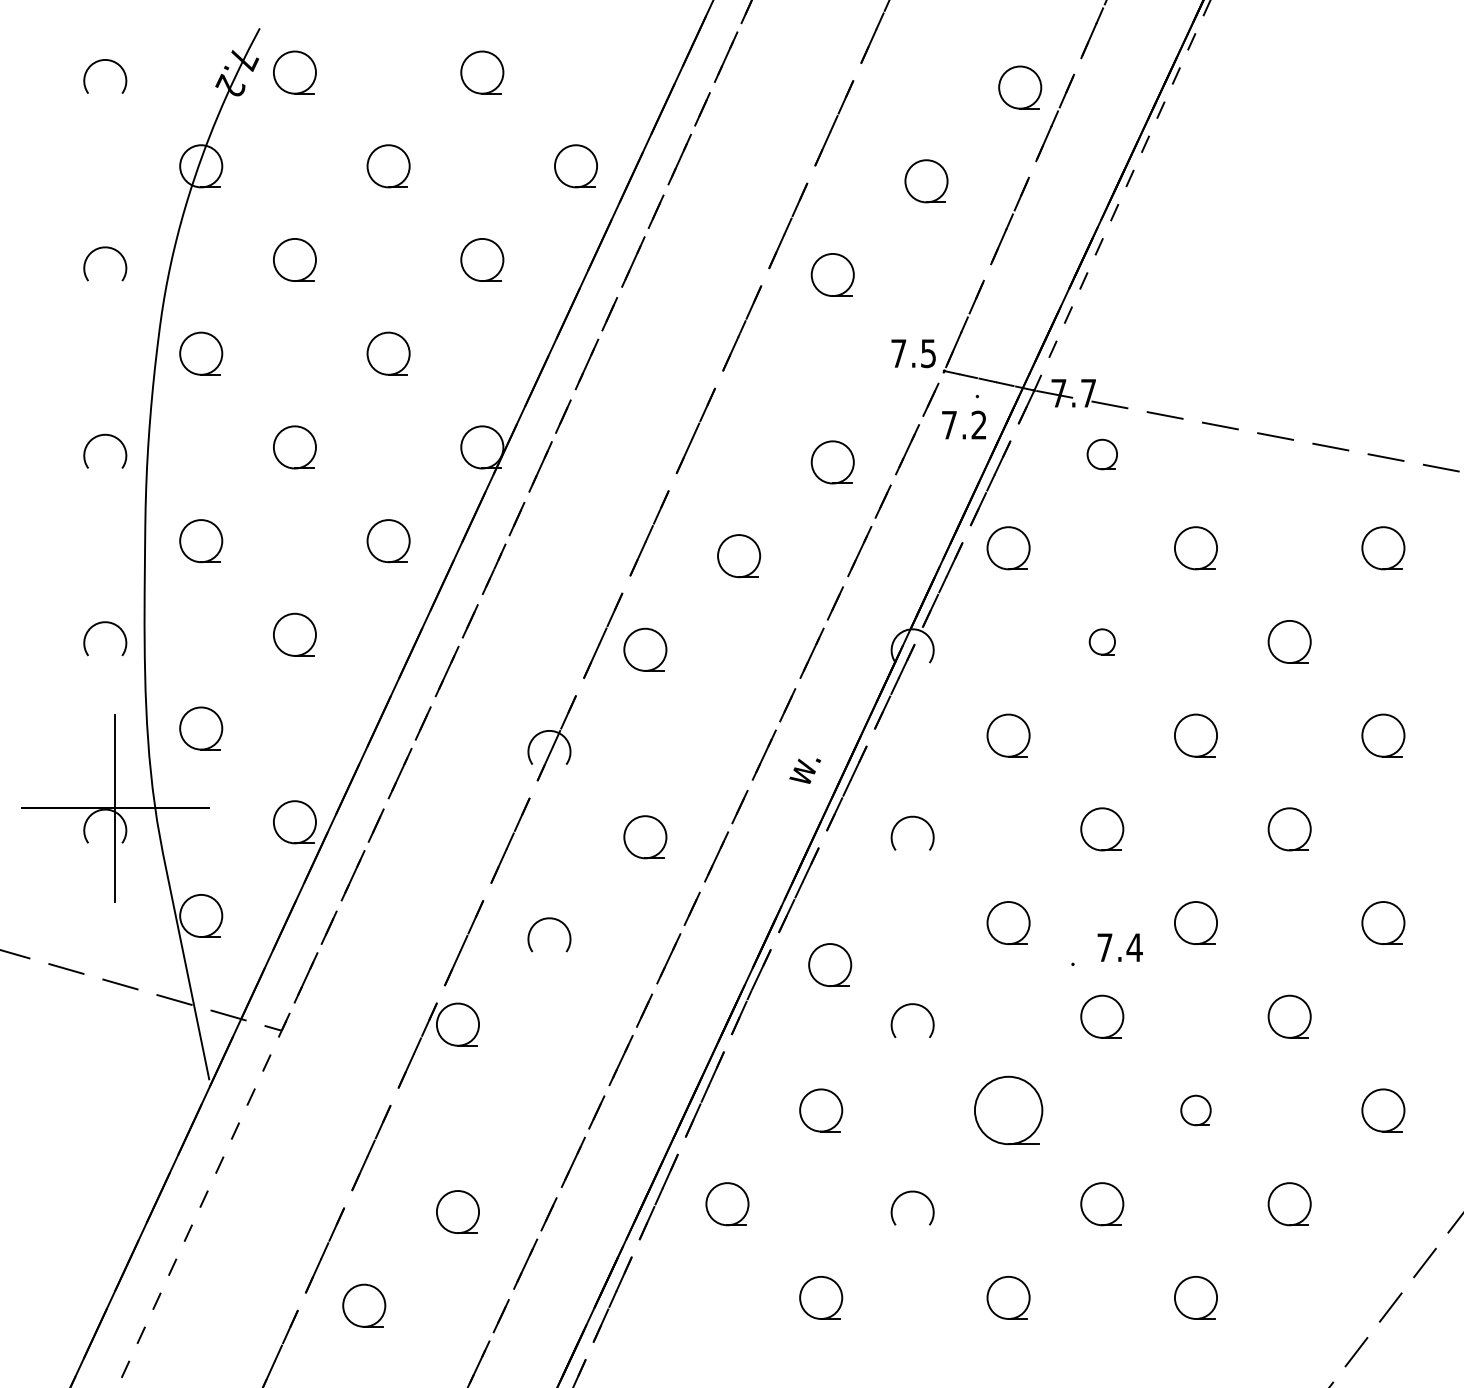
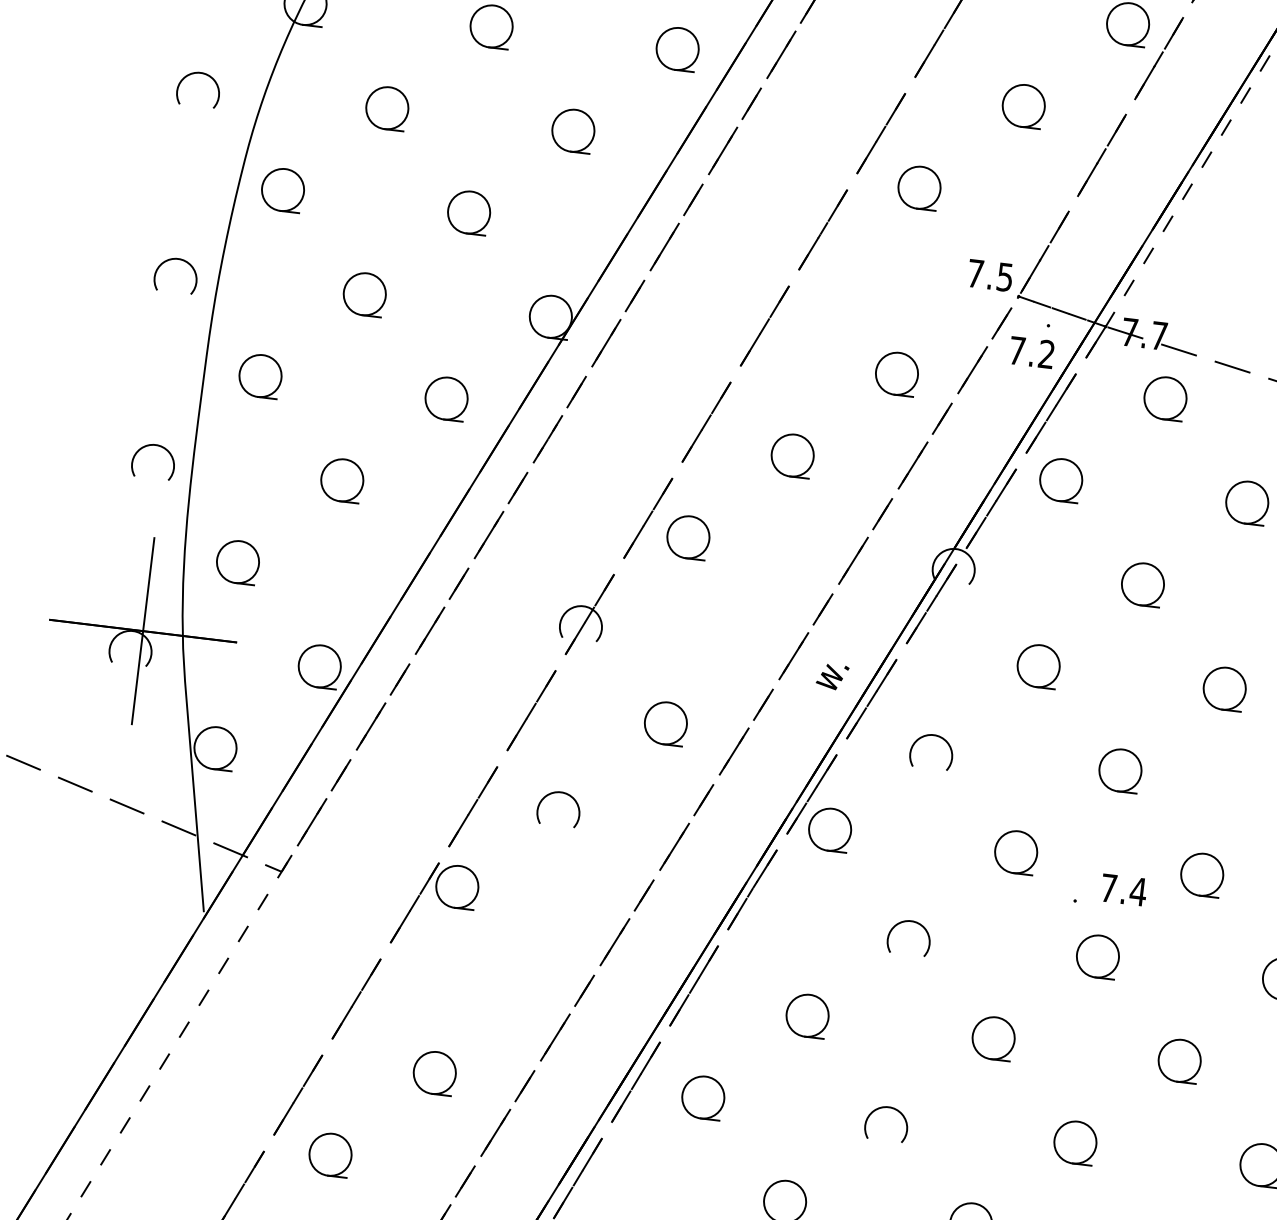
part: (1102, 454) -> (1165, 398), size x1.43
part: (1102, 641) -> (1143, 583), size x1.67
part: (830, 964) -> (830, 829), moved
part: (1008, 1110) -> (993, 1038), size x0.62
part: (1195, 1110) -> (1179, 1060), size x1.43

